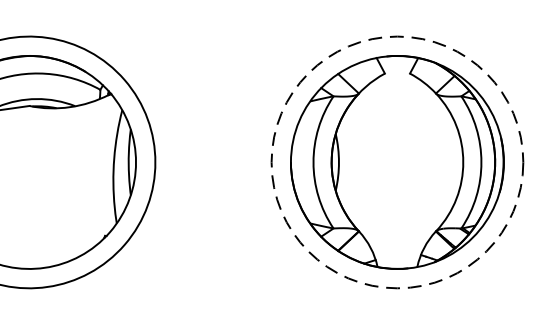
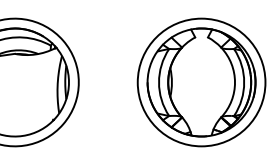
circle: (397, 162) -> (201, 82), dashed -> solid

